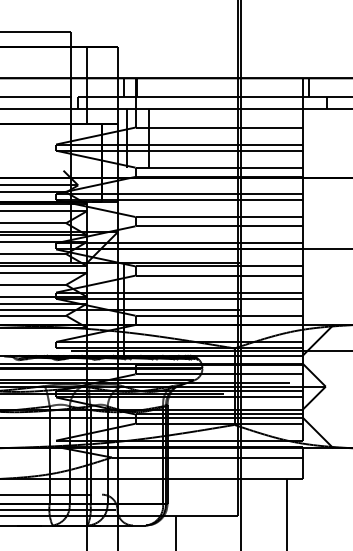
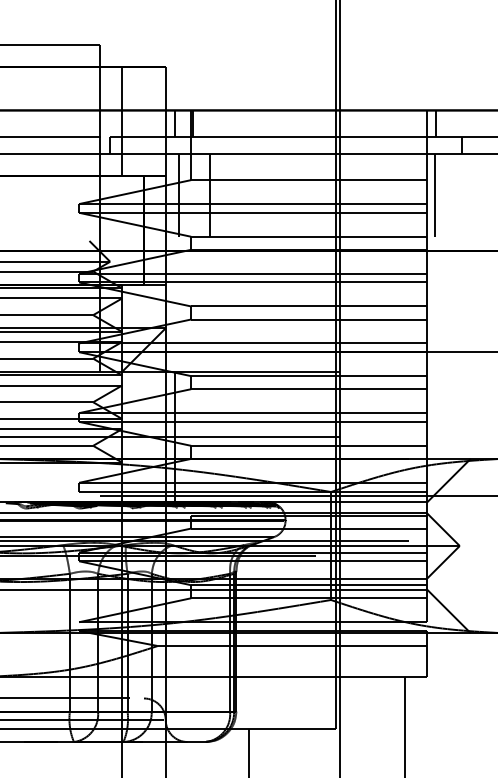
line: (308, 138) -> (435, 195), added

